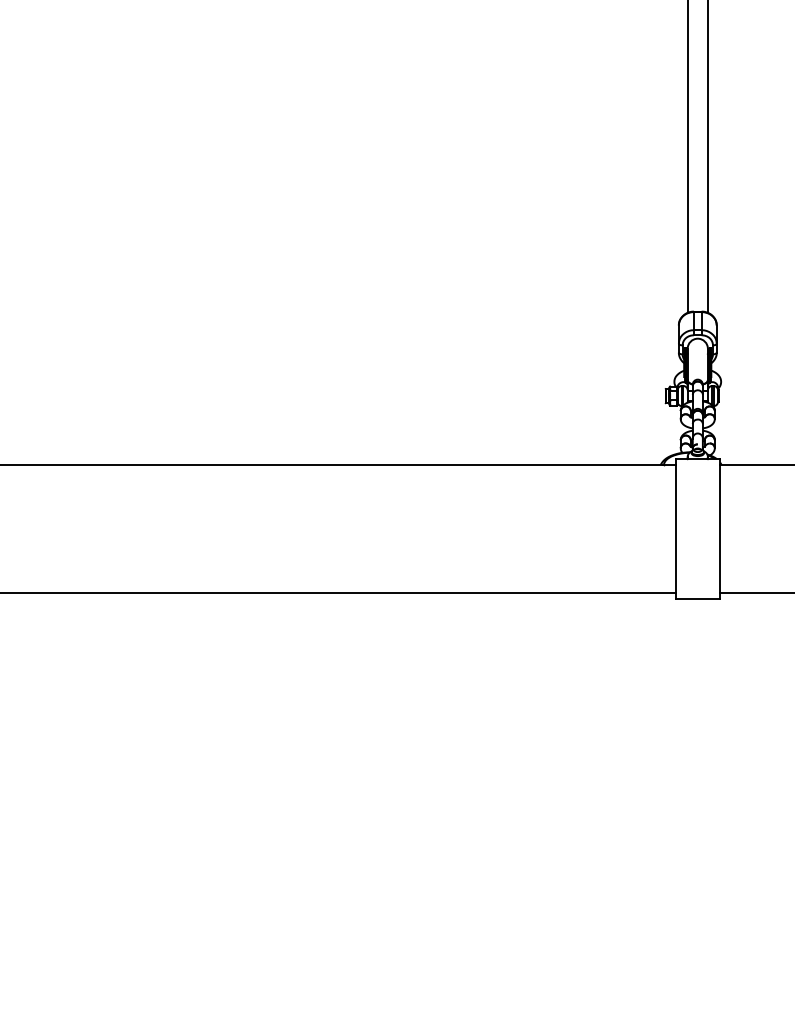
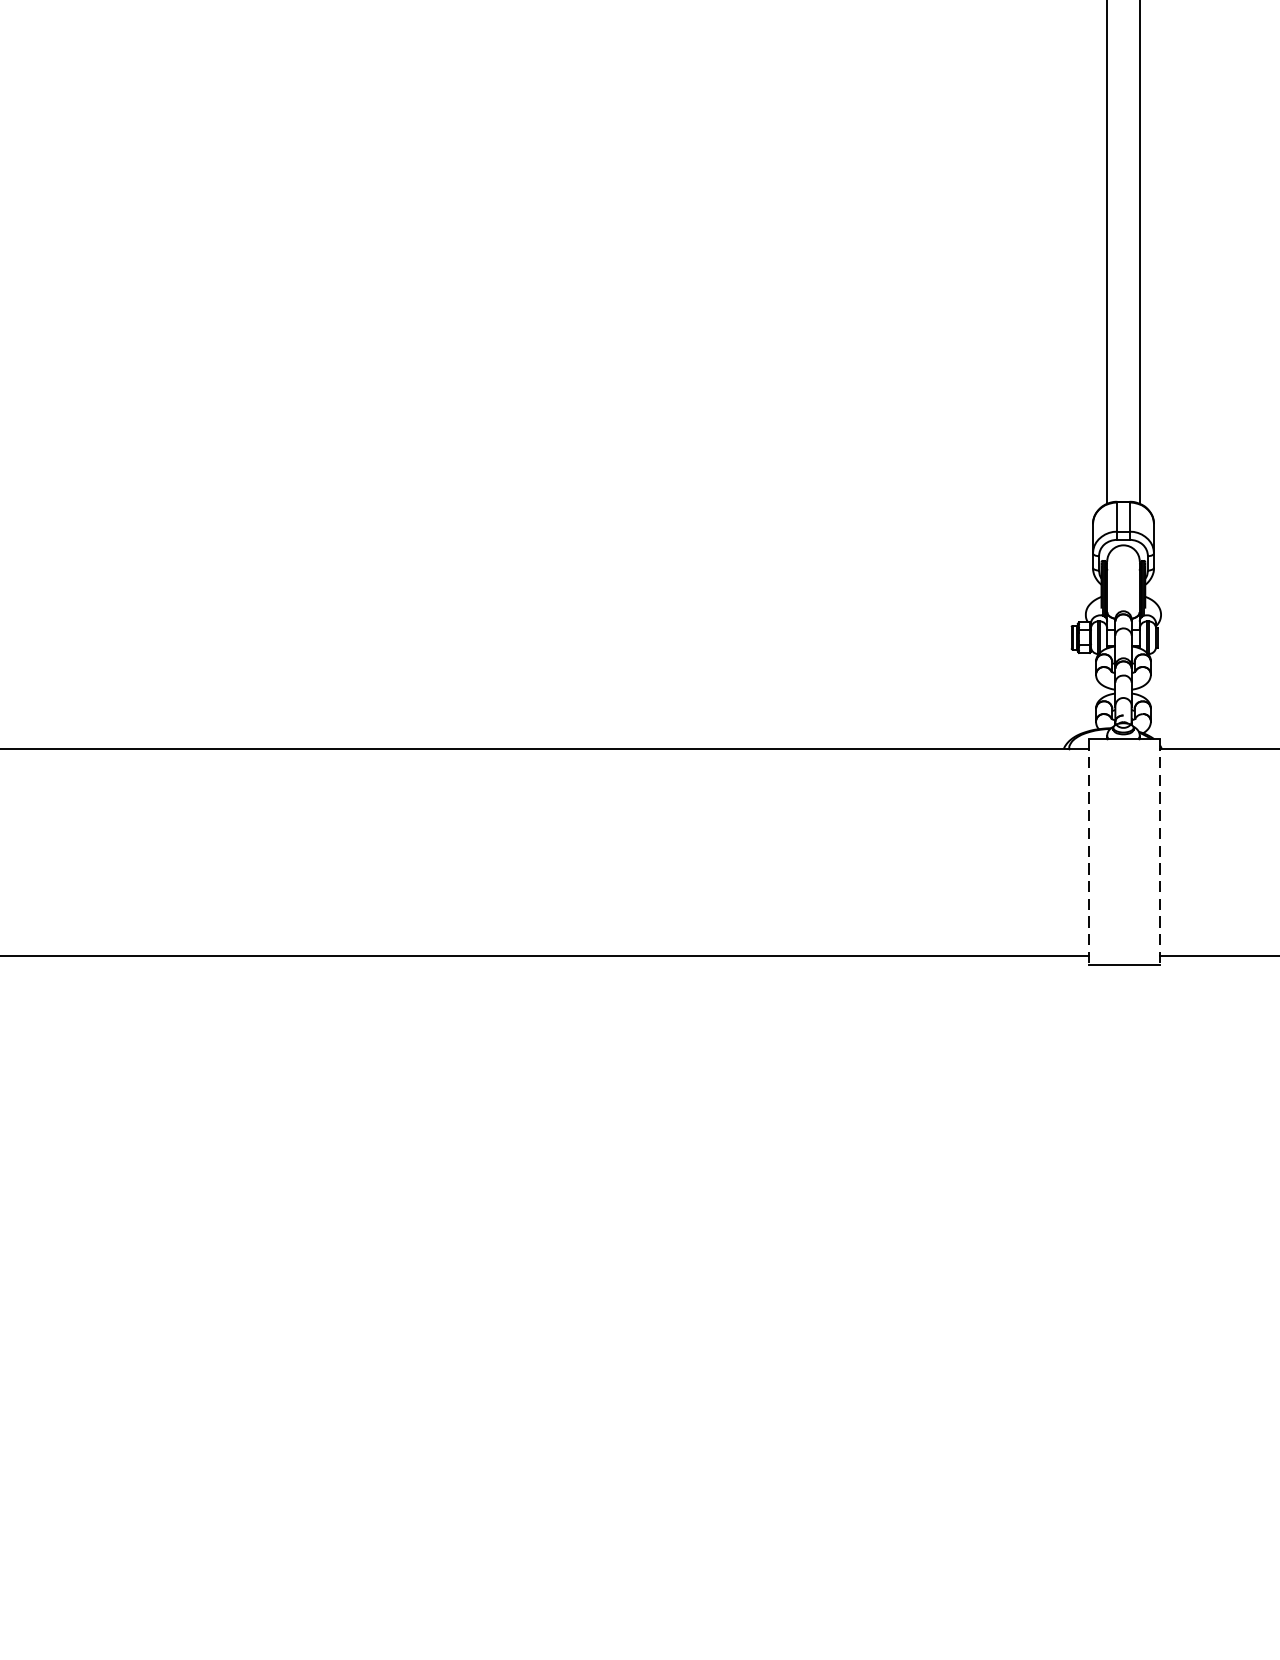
line: (676, 529) -> (1089, 852), solid -> dashed
line: (720, 529) -> (1160, 852), solid -> dashed

